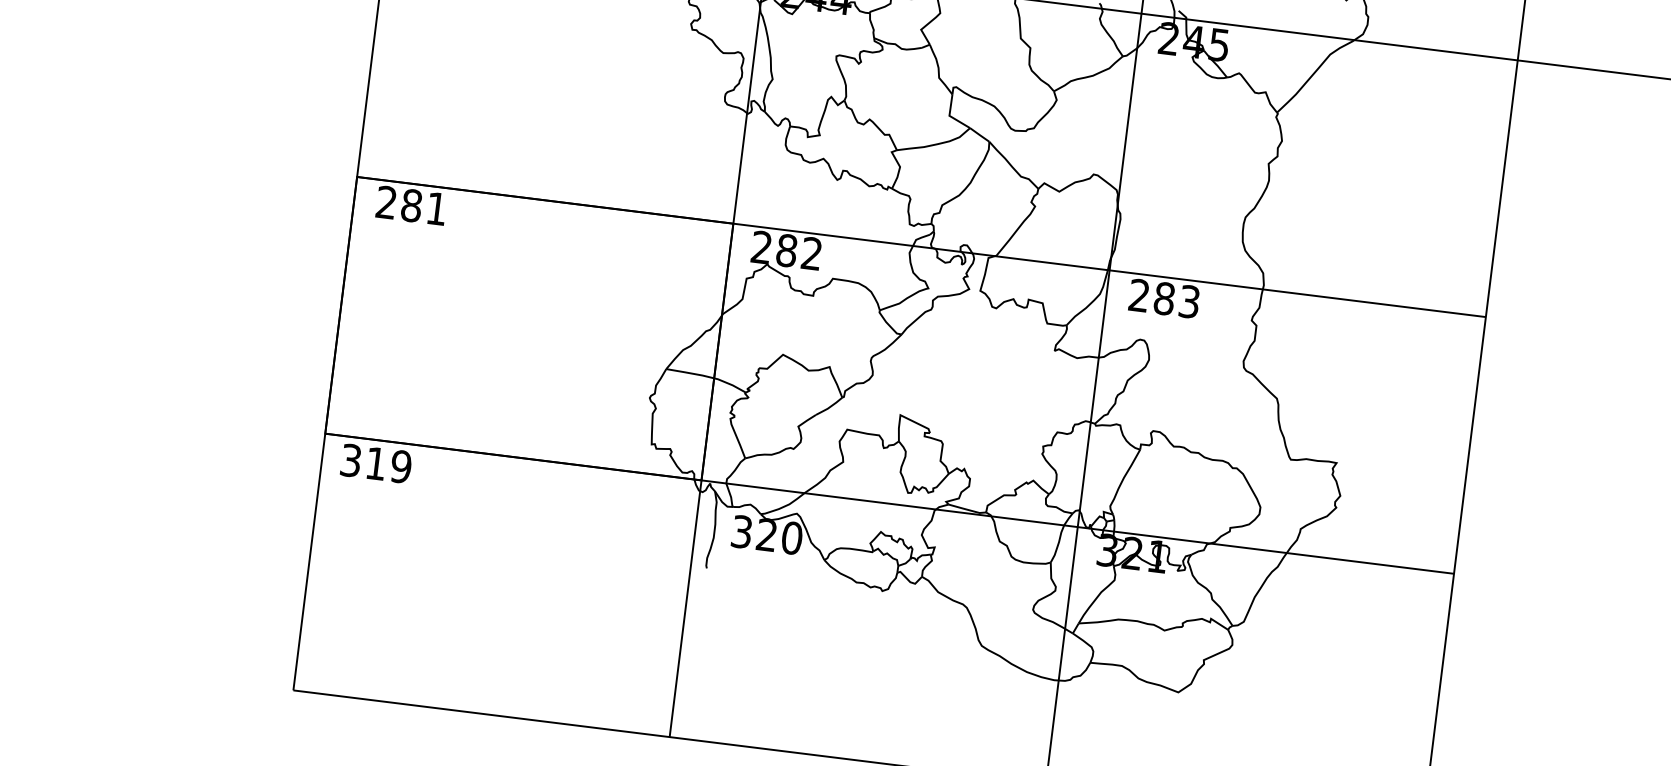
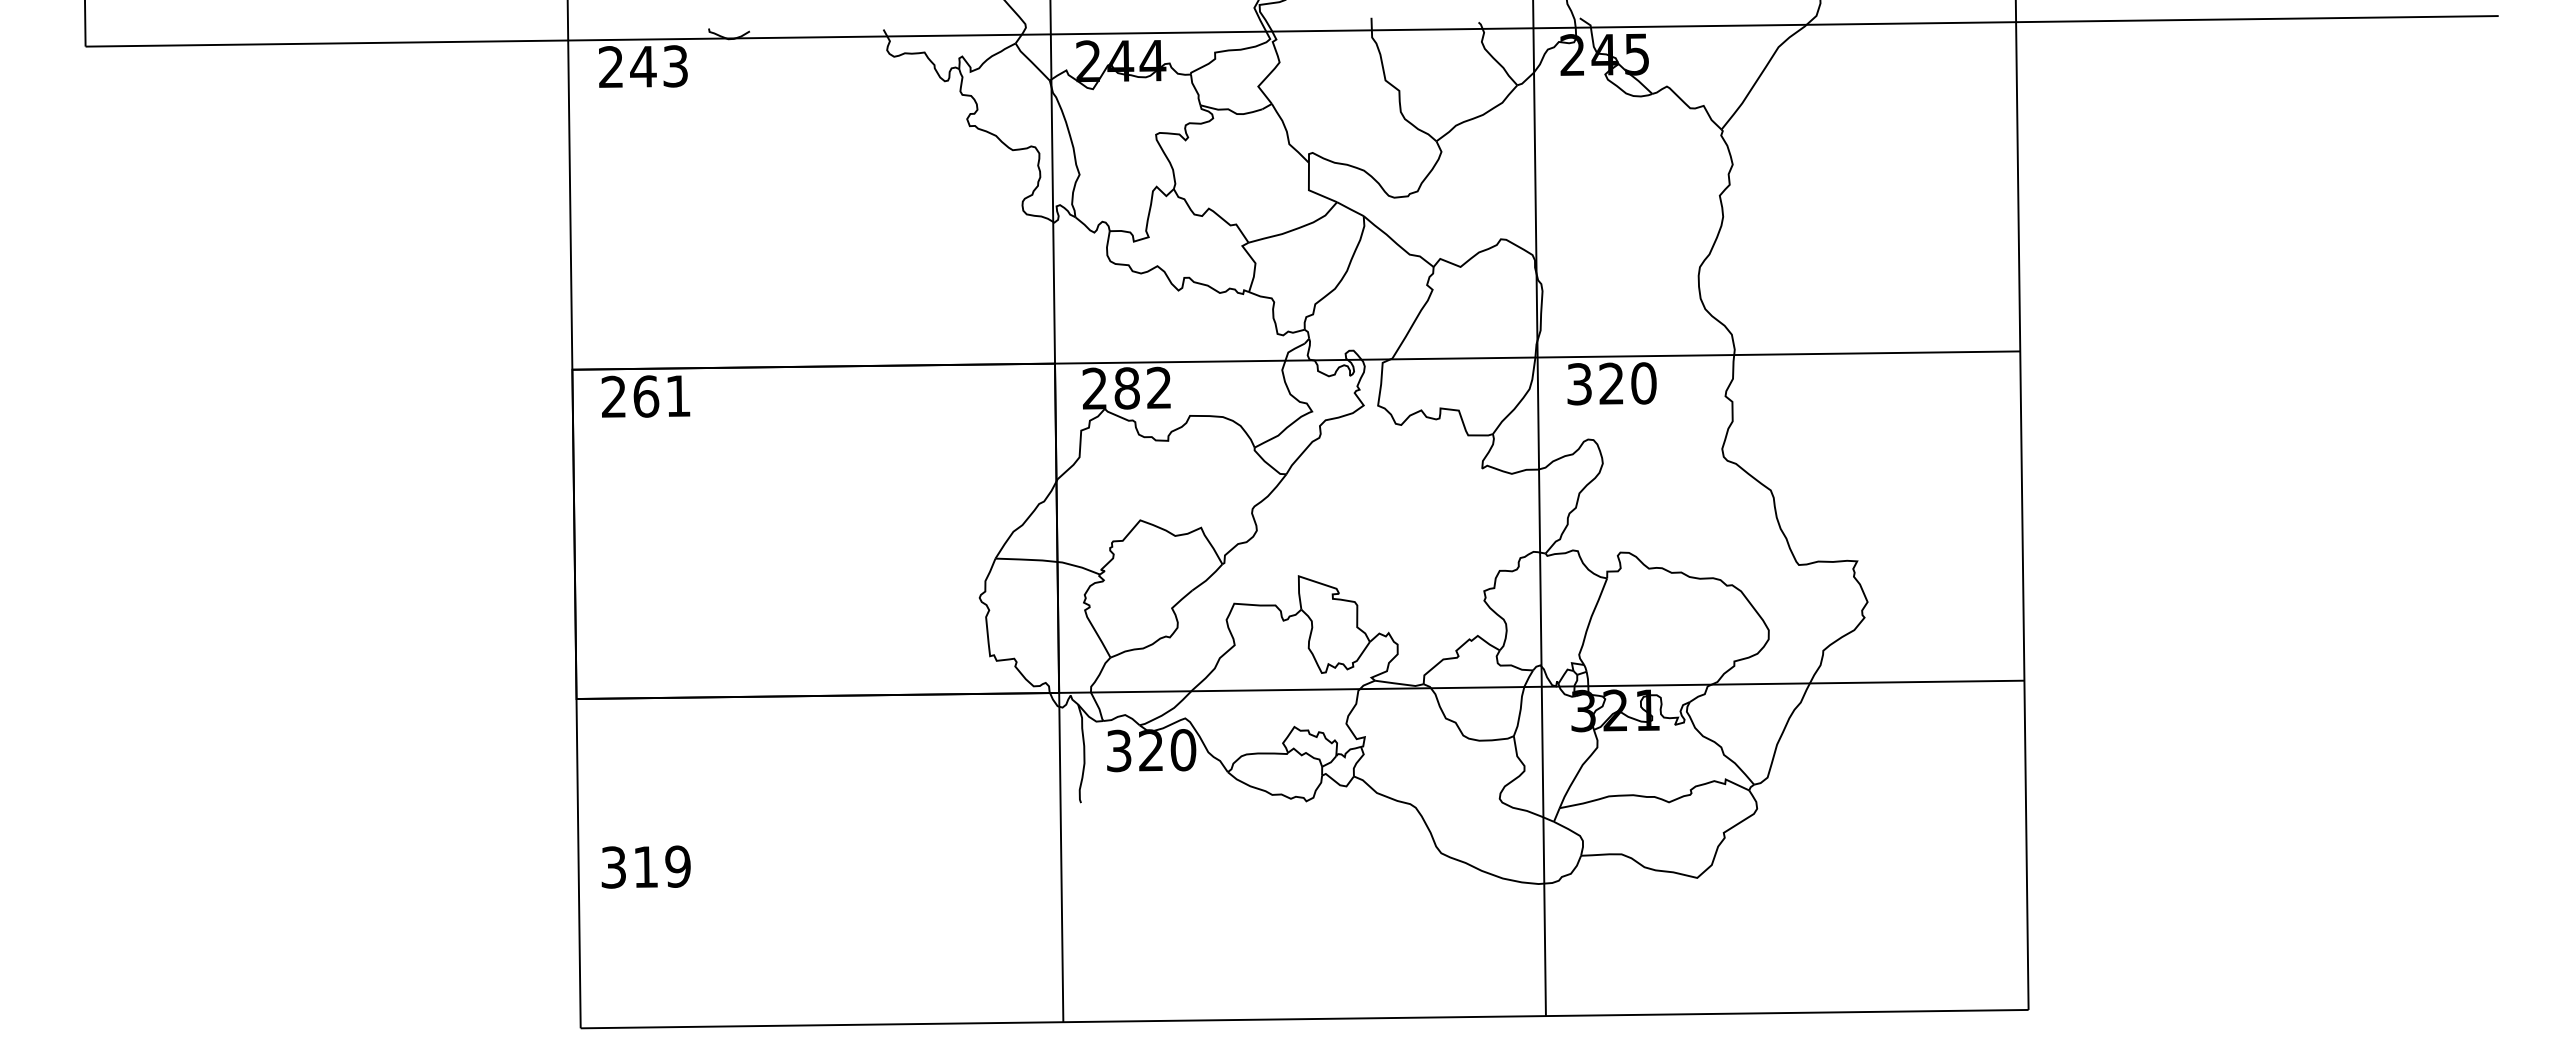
text: (411, 205) -> (646, 396), 281 -> 261
text: (1164, 298) -> (1611, 383), 283 -> 320
text: (375, 463) -> (645, 866), moved

